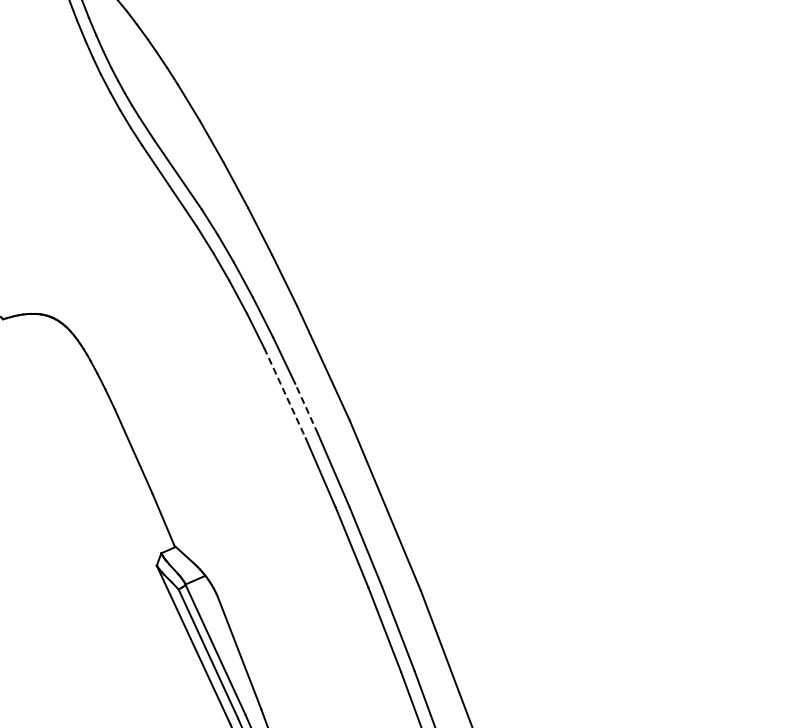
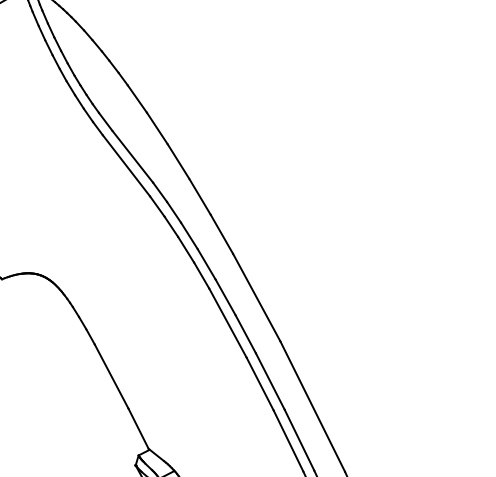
line: (285, 393) -> (228, 323), dashed -> solid
line: (306, 408) -> (245, 334), dashed -> solid

